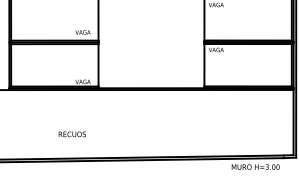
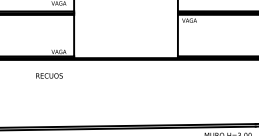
text: (71, 134) -> (48, 76), moved

